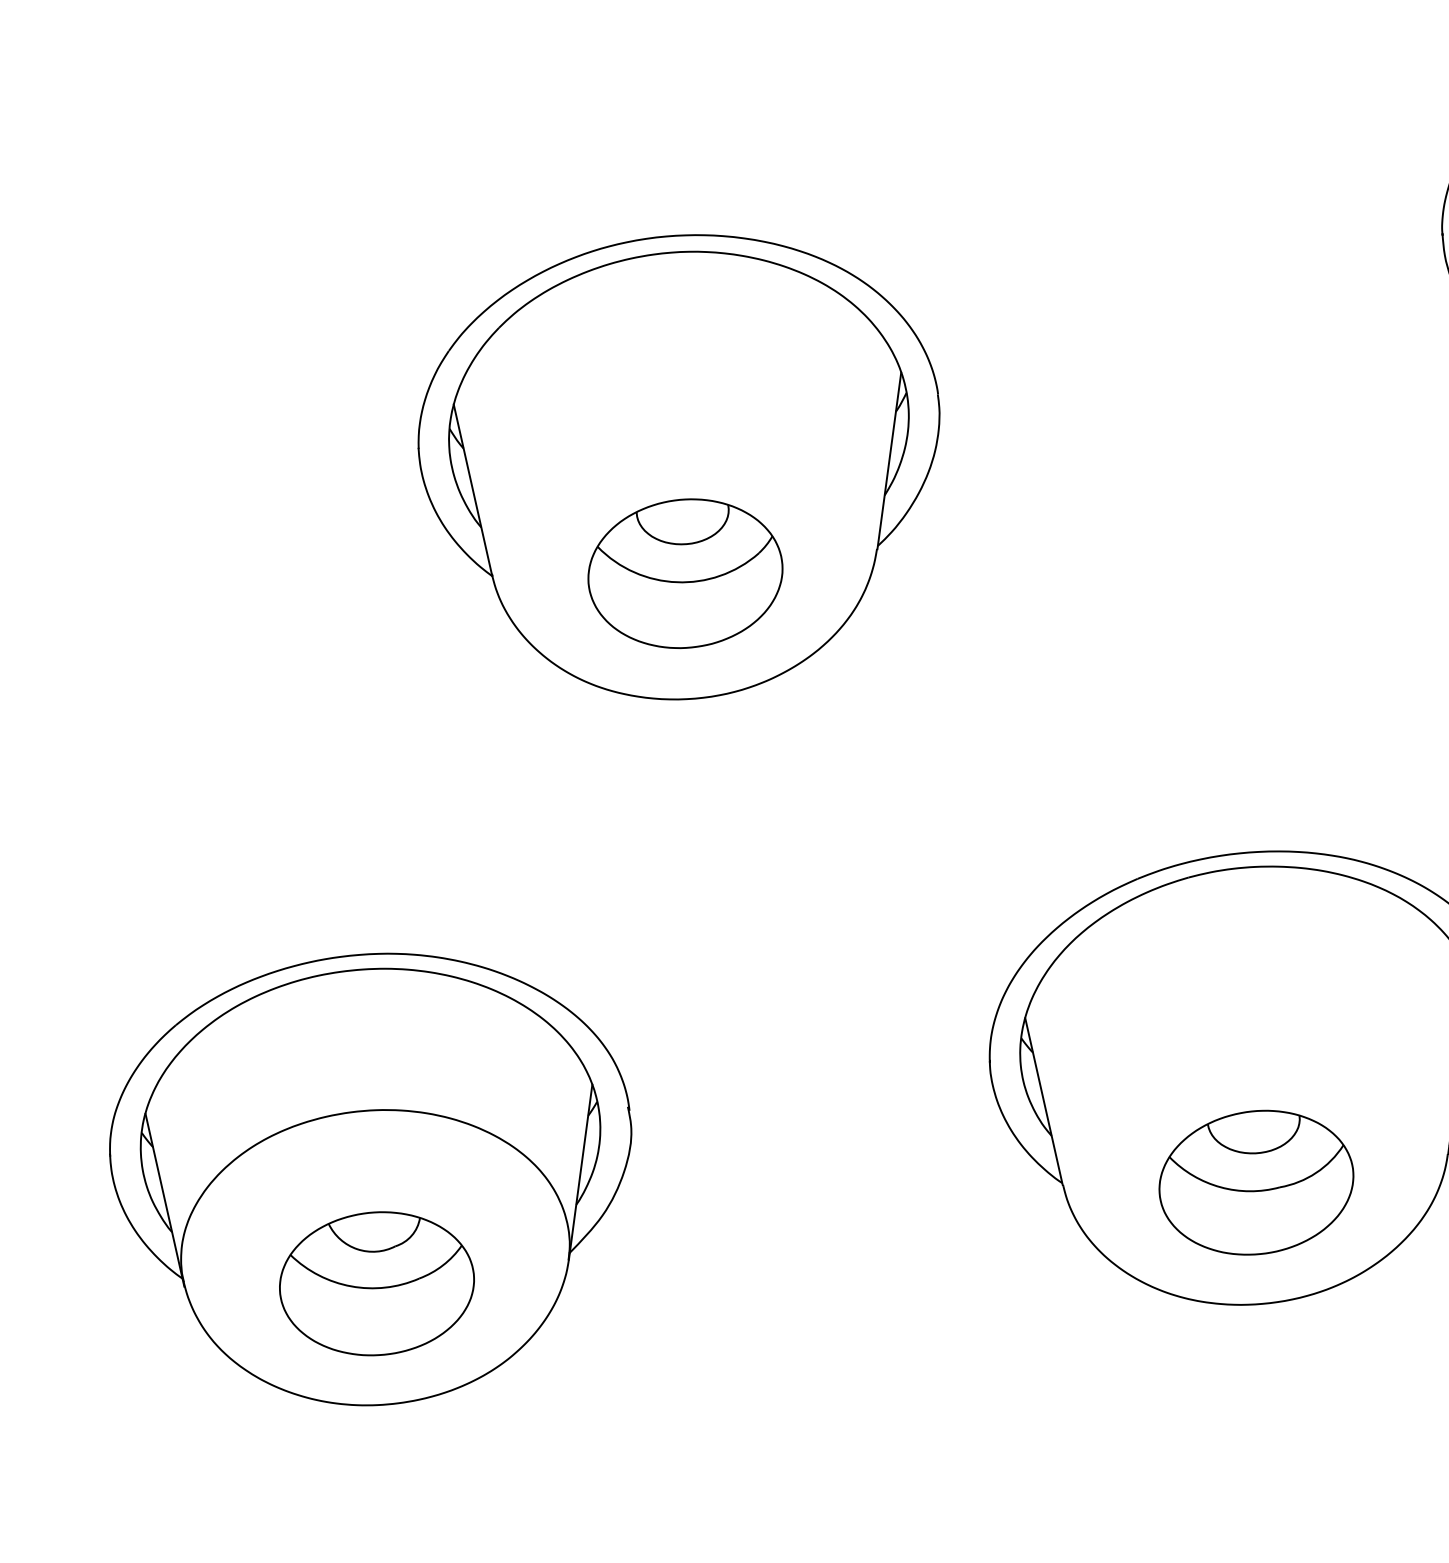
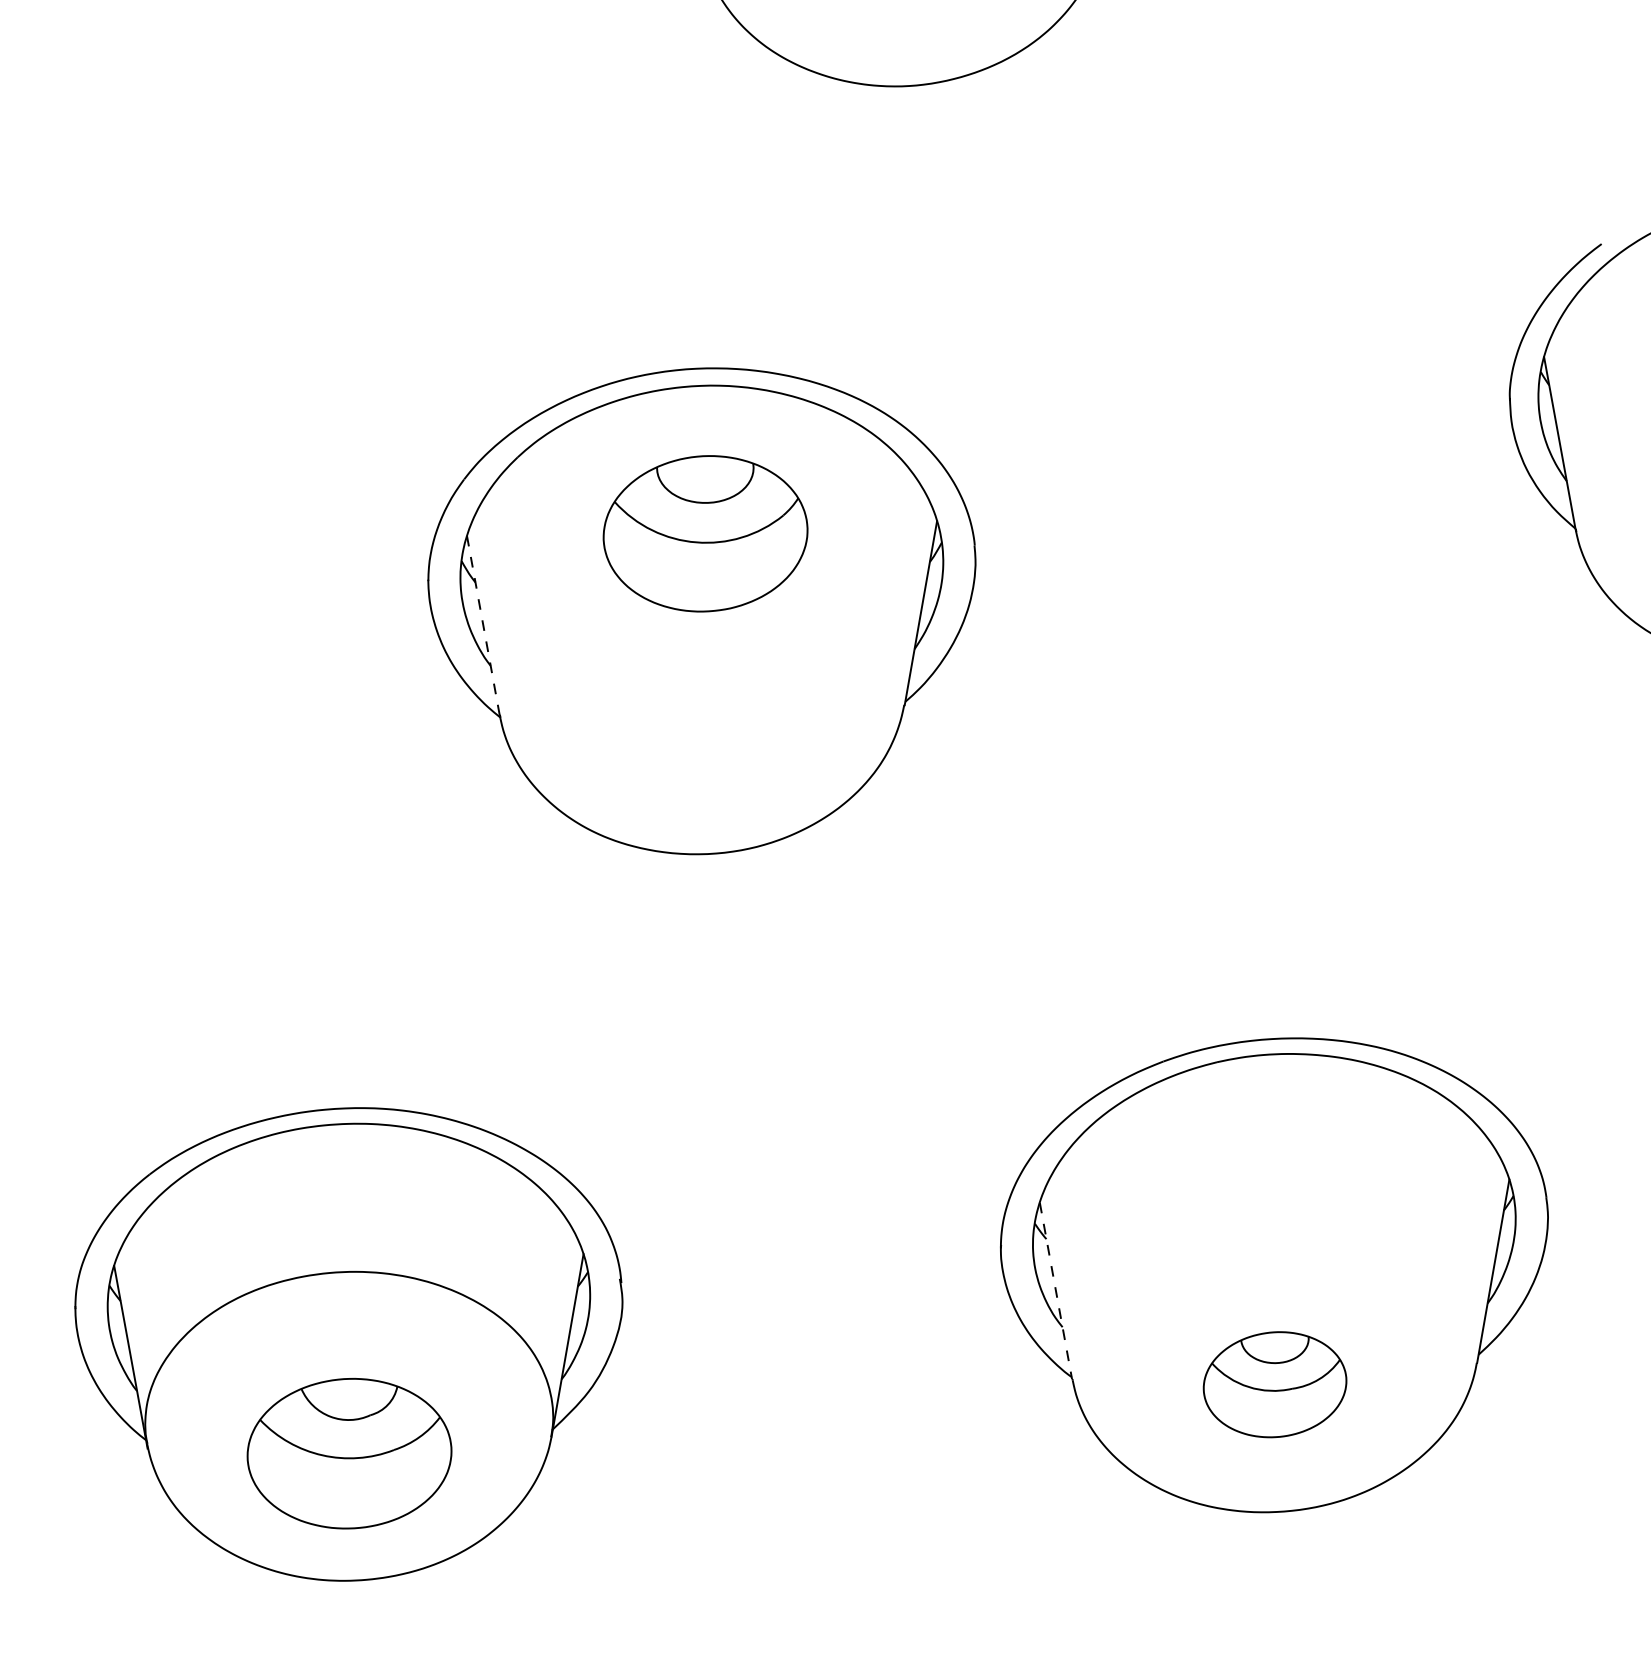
line: (472, 490) -> (483, 626), solid -> dashed
part: (685, 573) -> (705, 533), moved
line: (1043, 1101) -> (1055, 1290), solid -> dashed
part: (1255, 1182) -> (1274, 1384), size x0.7

